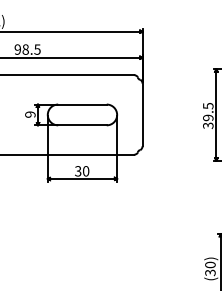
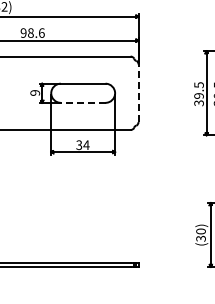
text: (37, 48) -> (41, 32), 98.5 -> 98.6
line: (142, 115) -> (138, 93), solid -> dashed
line: (81, 124) -> (82, 102), solid -> dashed
text: (86, 171) -> (86, 145), 30 -> 34

